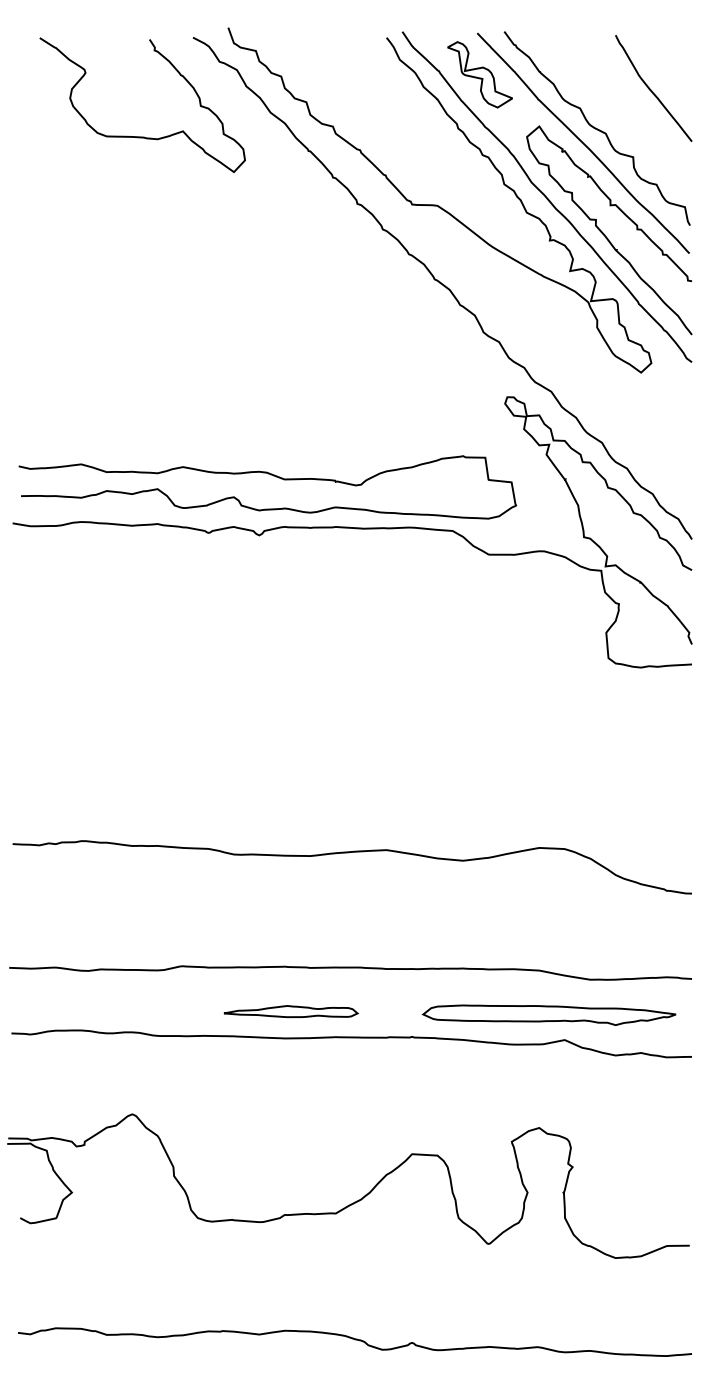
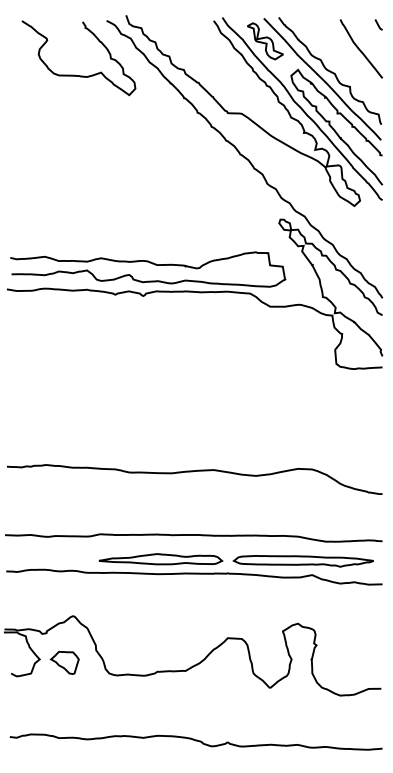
line: (684, 44) -> (378, 24), added
part: (290, 1011) -> (160, 559), size x1.67
part: (116, 1198) -> (64, 662), added

